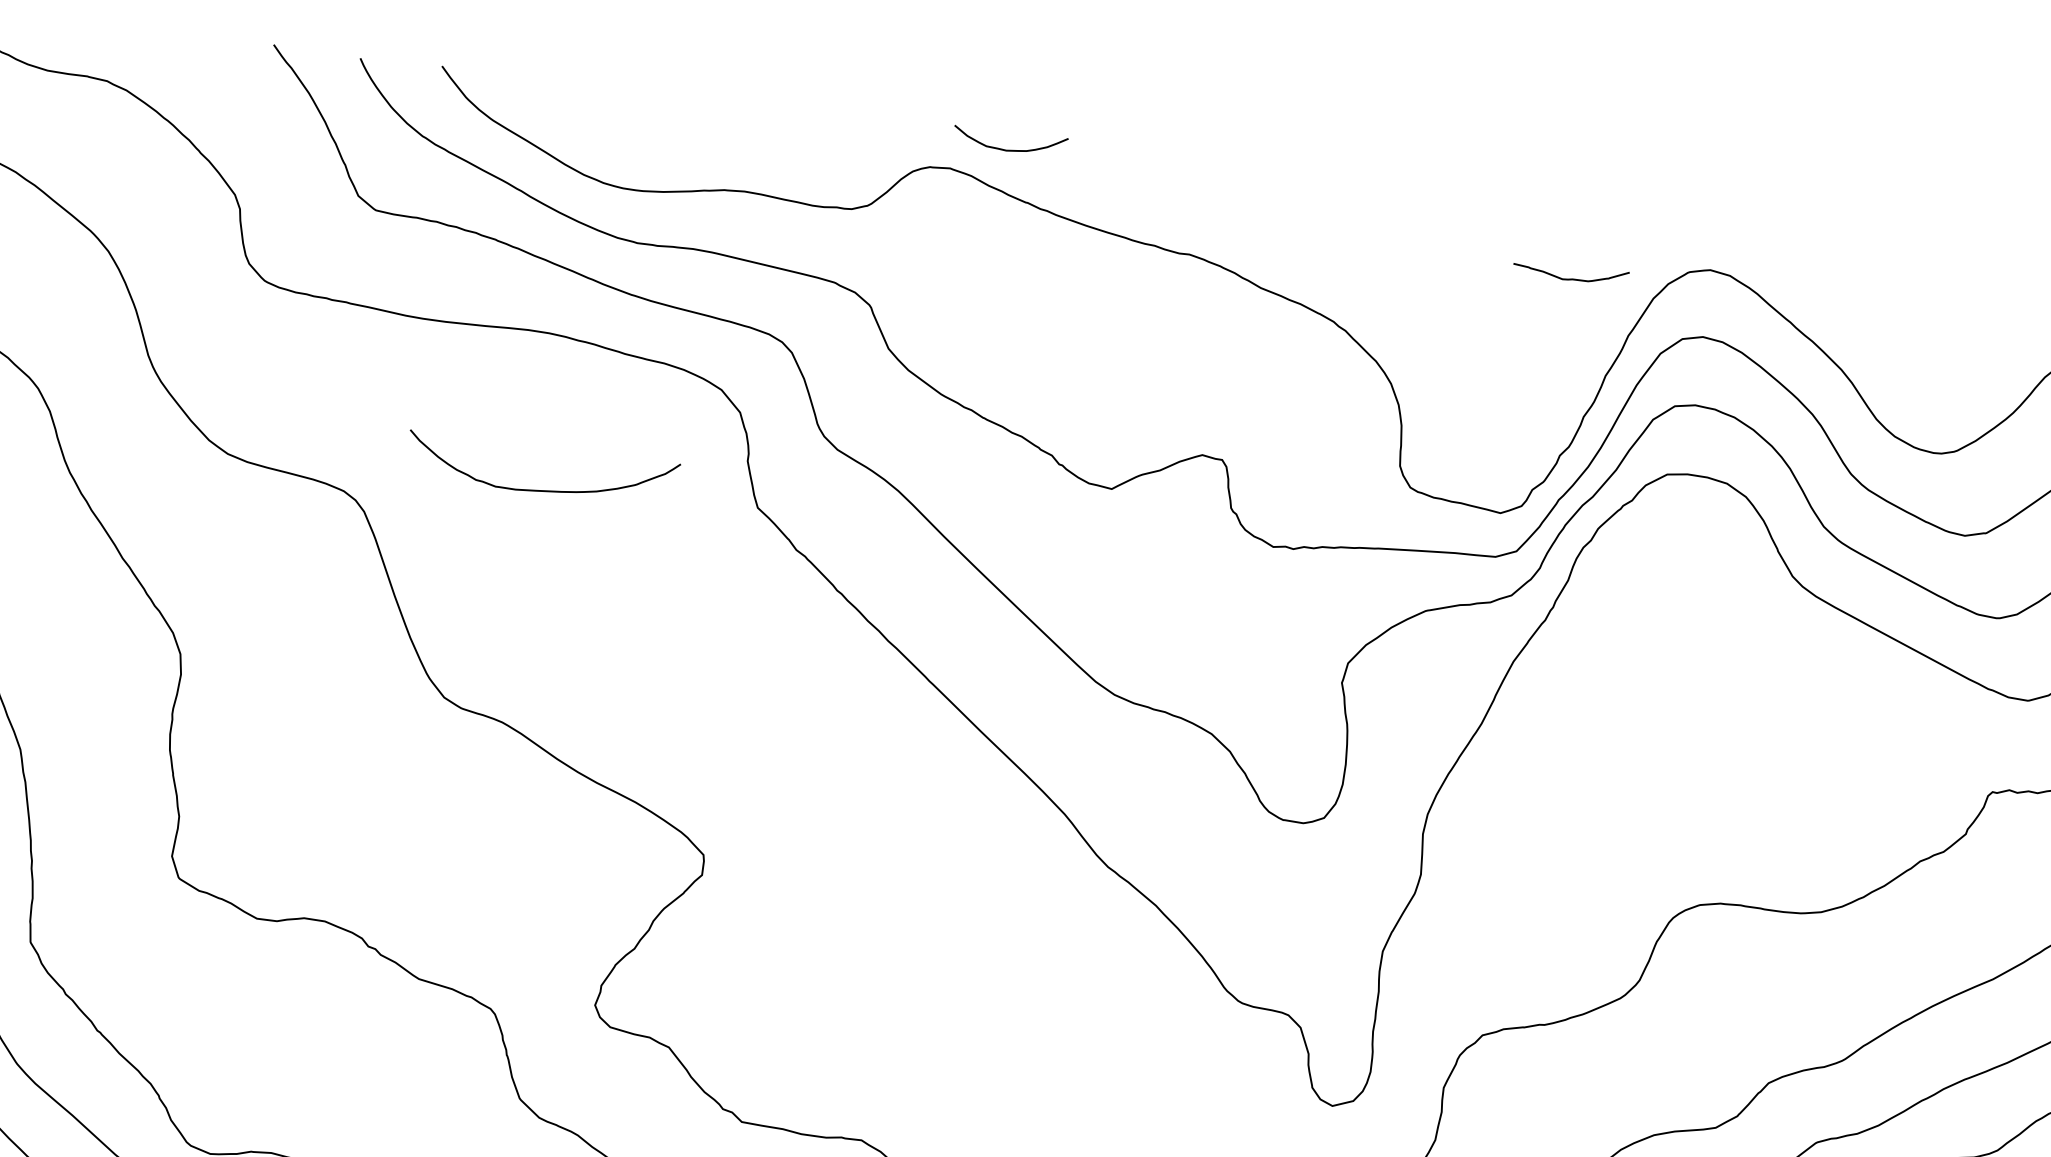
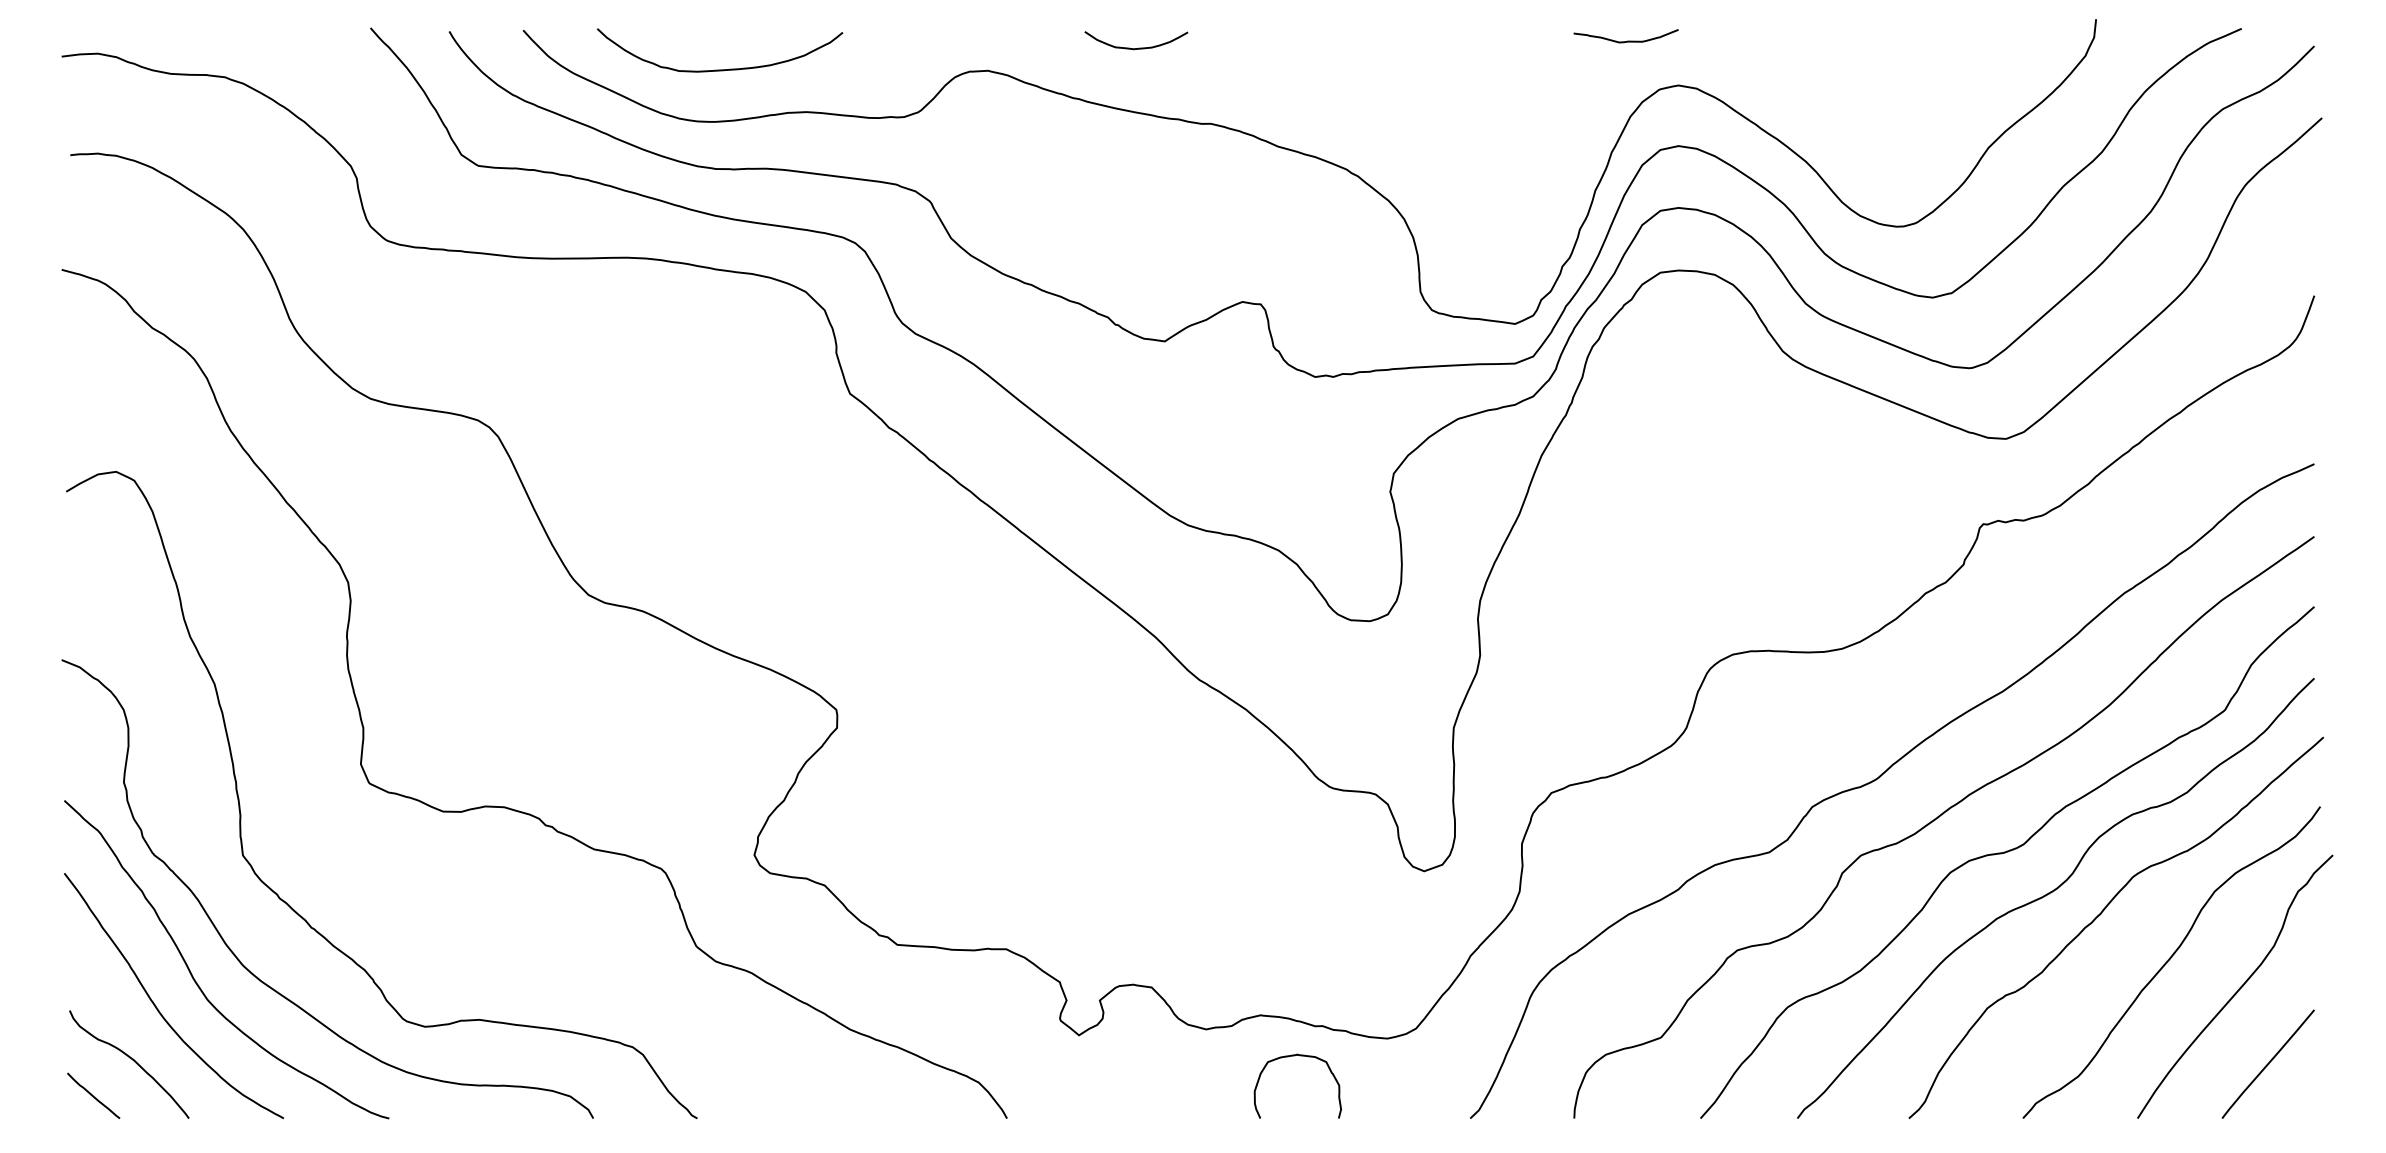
curve: (1011, 149) -> (1138, 47), moved
curve: (1572, 278) -> (1627, 40), moved
curve: (541, 489) -> (720, 69), moved

